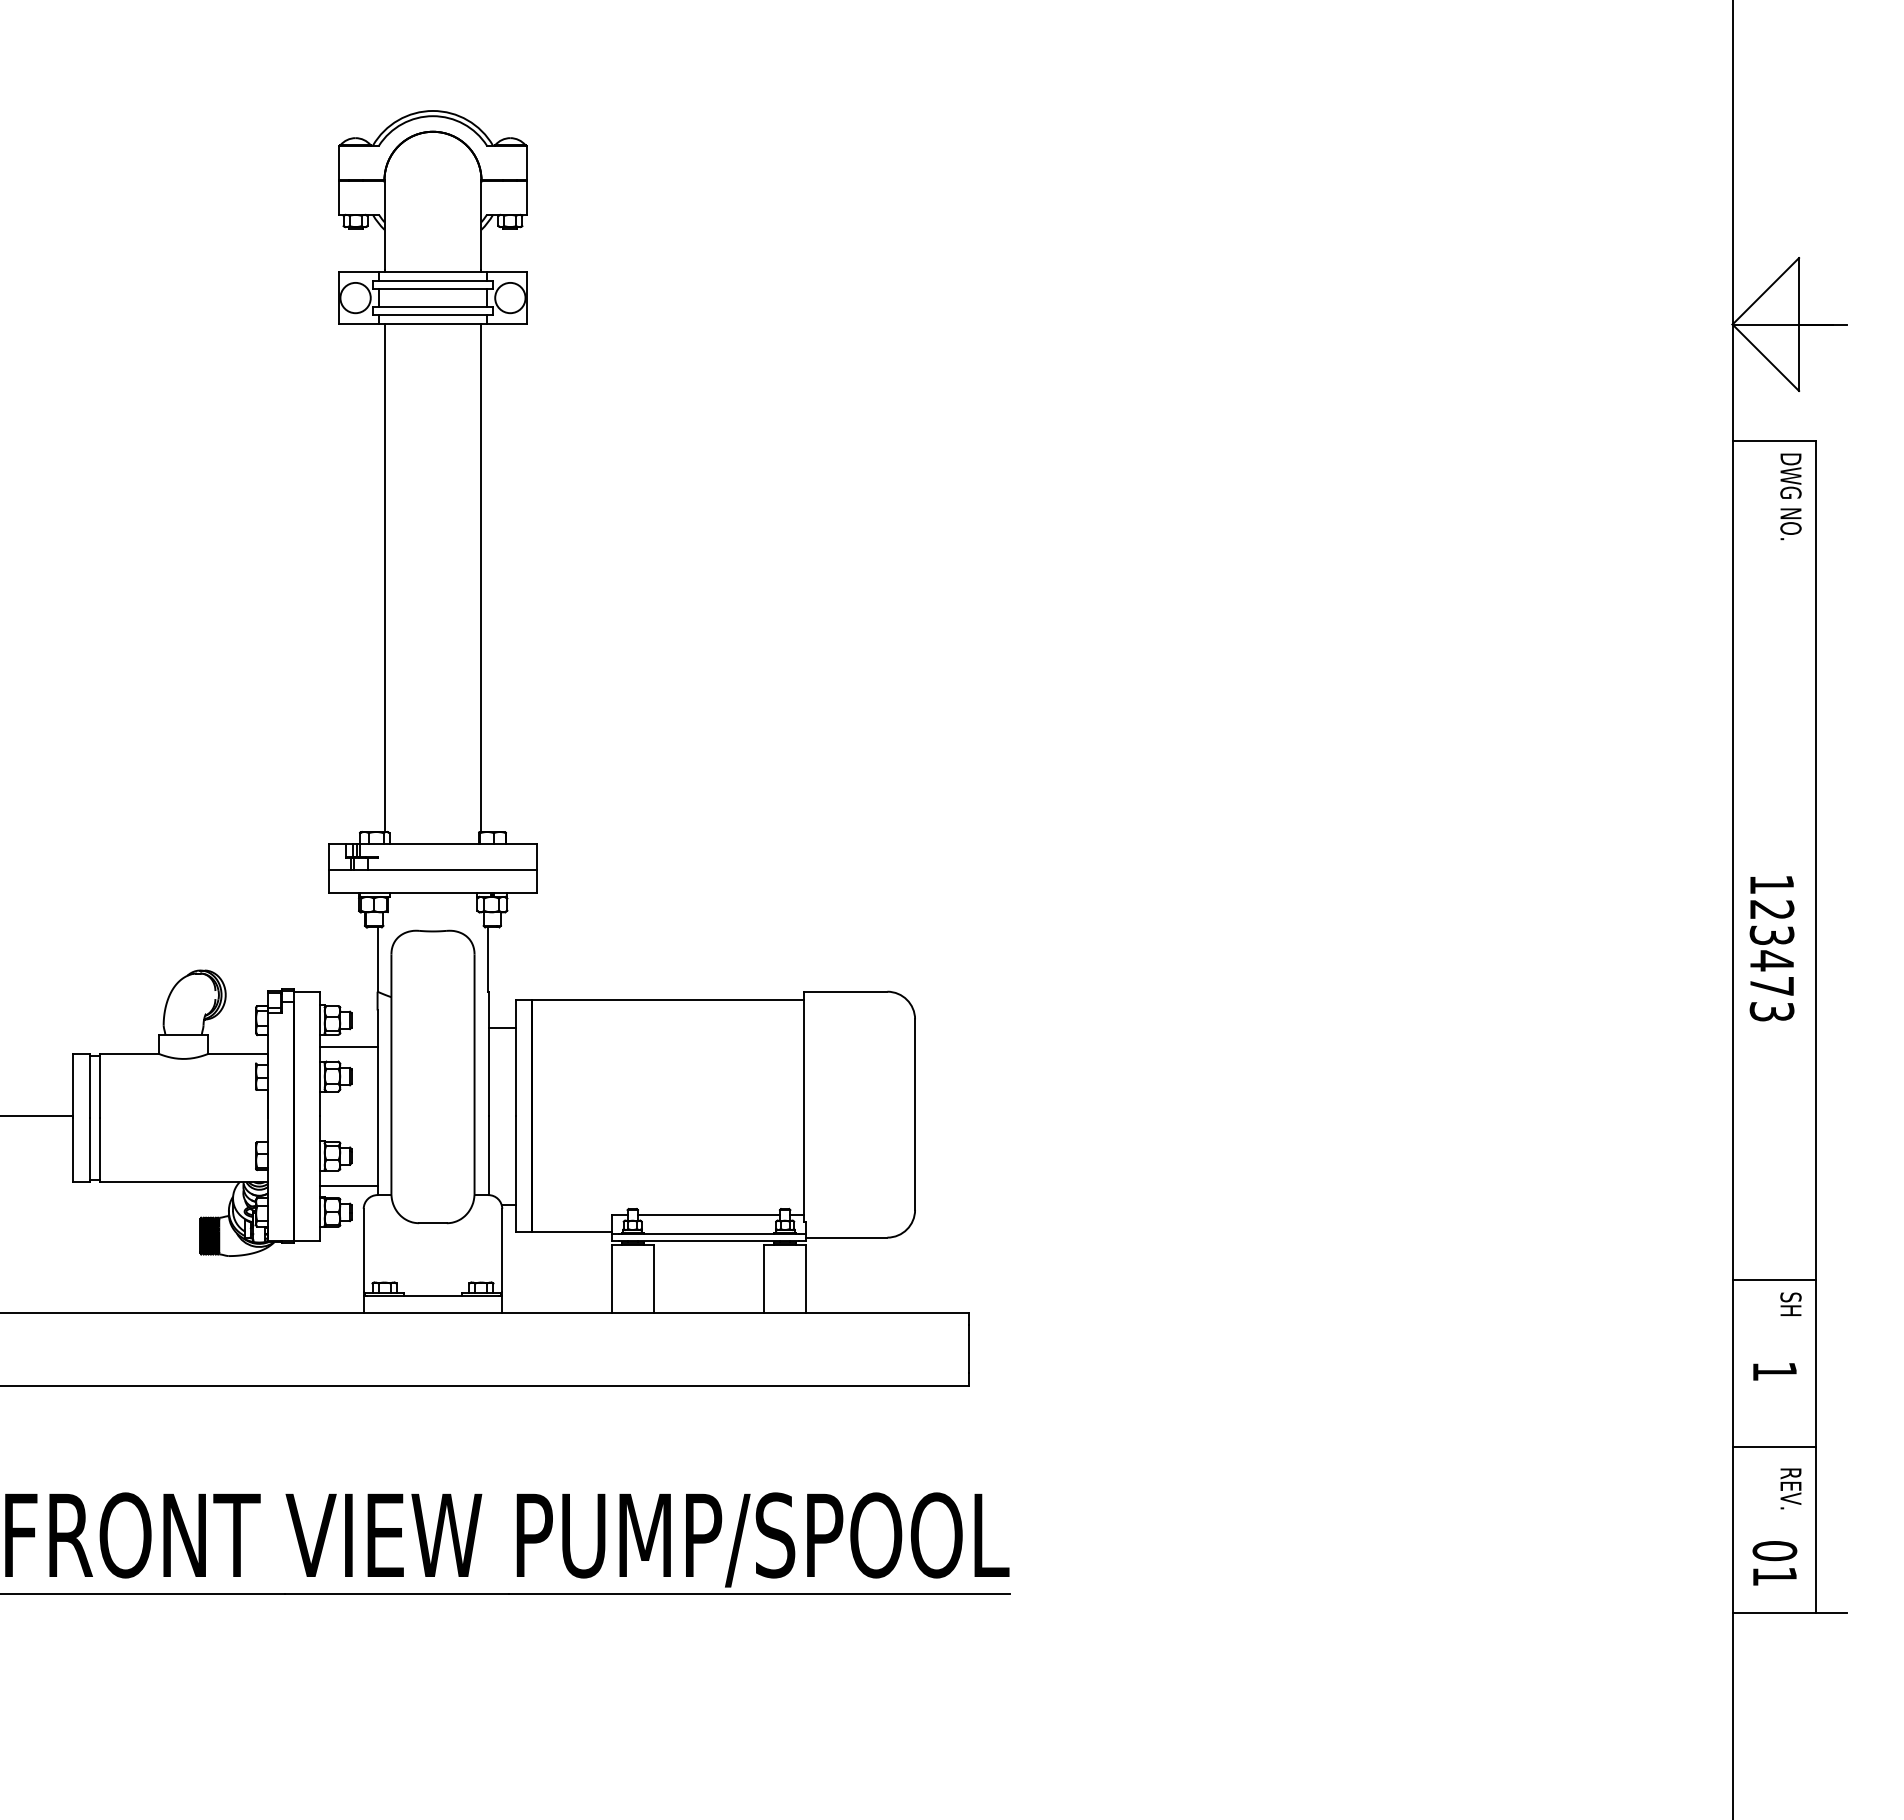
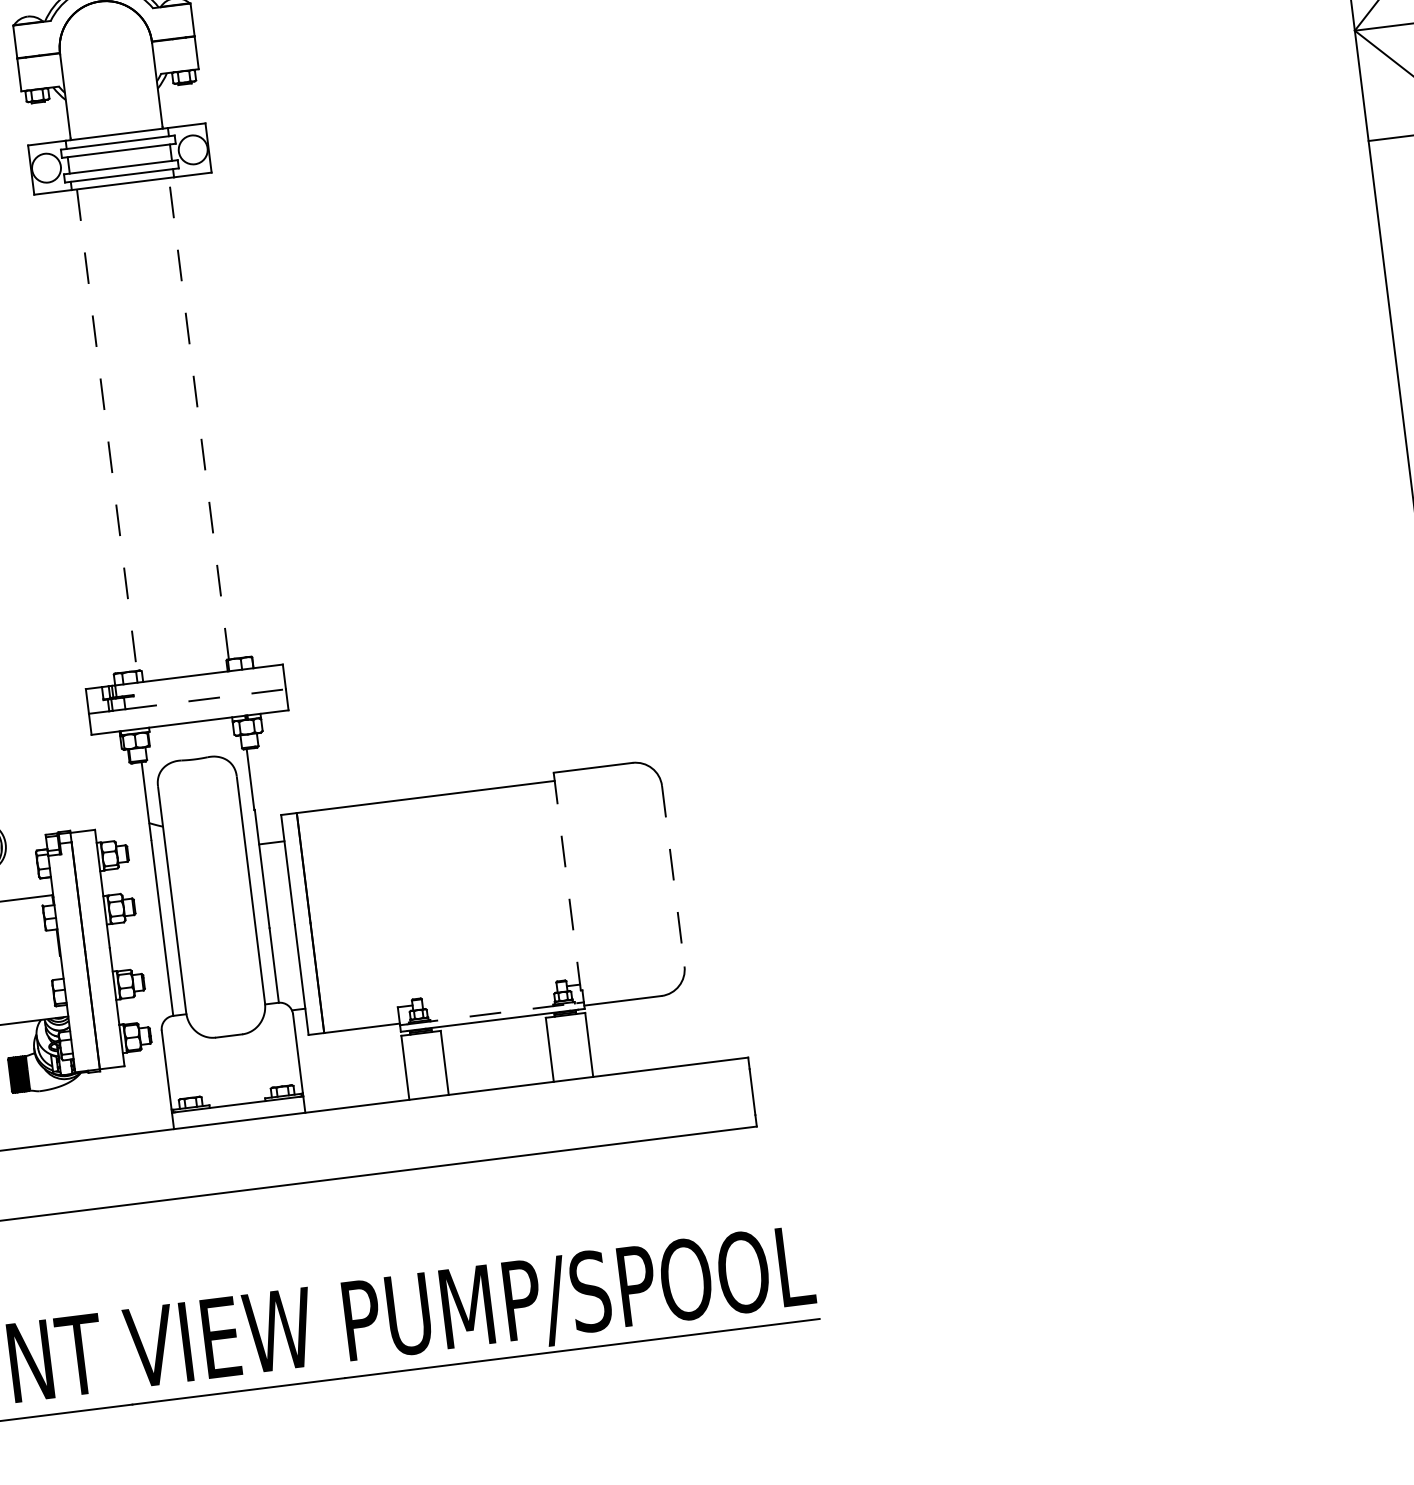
line: (384, 578) -> (107, 430), solid -> dashed
line: (481, 578) -> (198, 419), solid -> dashed
line: (452, 870) -> (205, 699), solid -> dashed
line: (348, 1047) -> (128, 879), removed
line: (804, 1106) -> (567, 881), solid -> dashed
line: (915, 1115) -> (673, 876), solid -> dashed
line: (348, 1185) -> (144, 1010), removed
line: (708, 1215) -> (489, 996), removed
line: (709, 1234) -> (492, 1014), solid -> dashed

